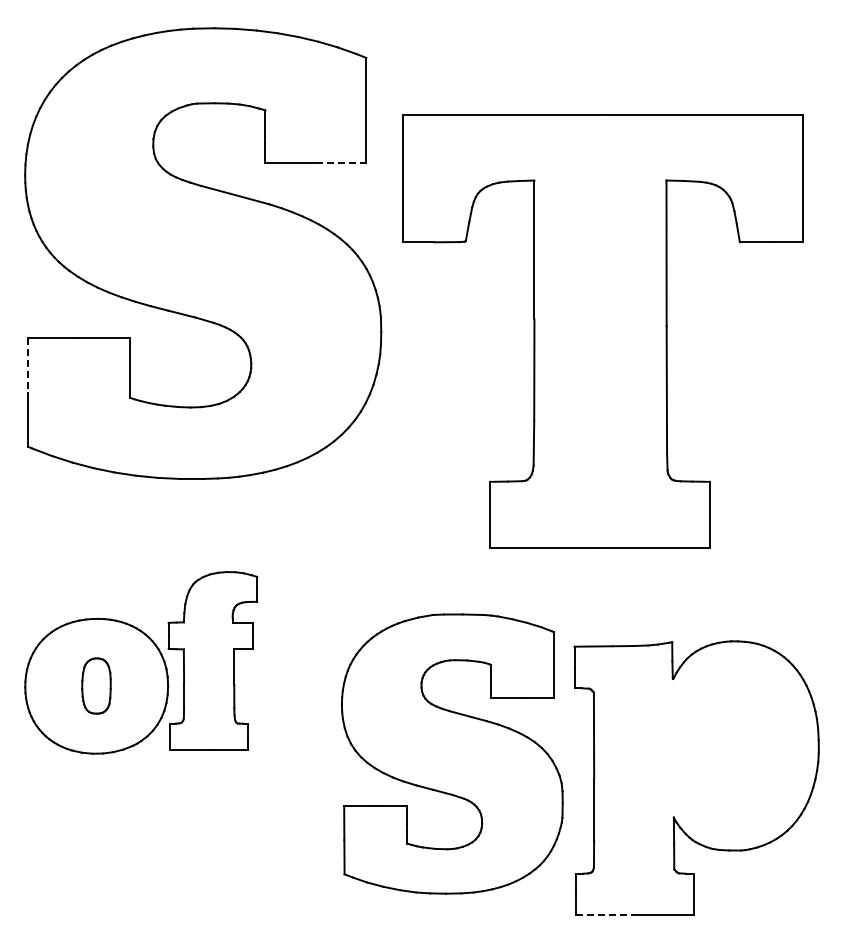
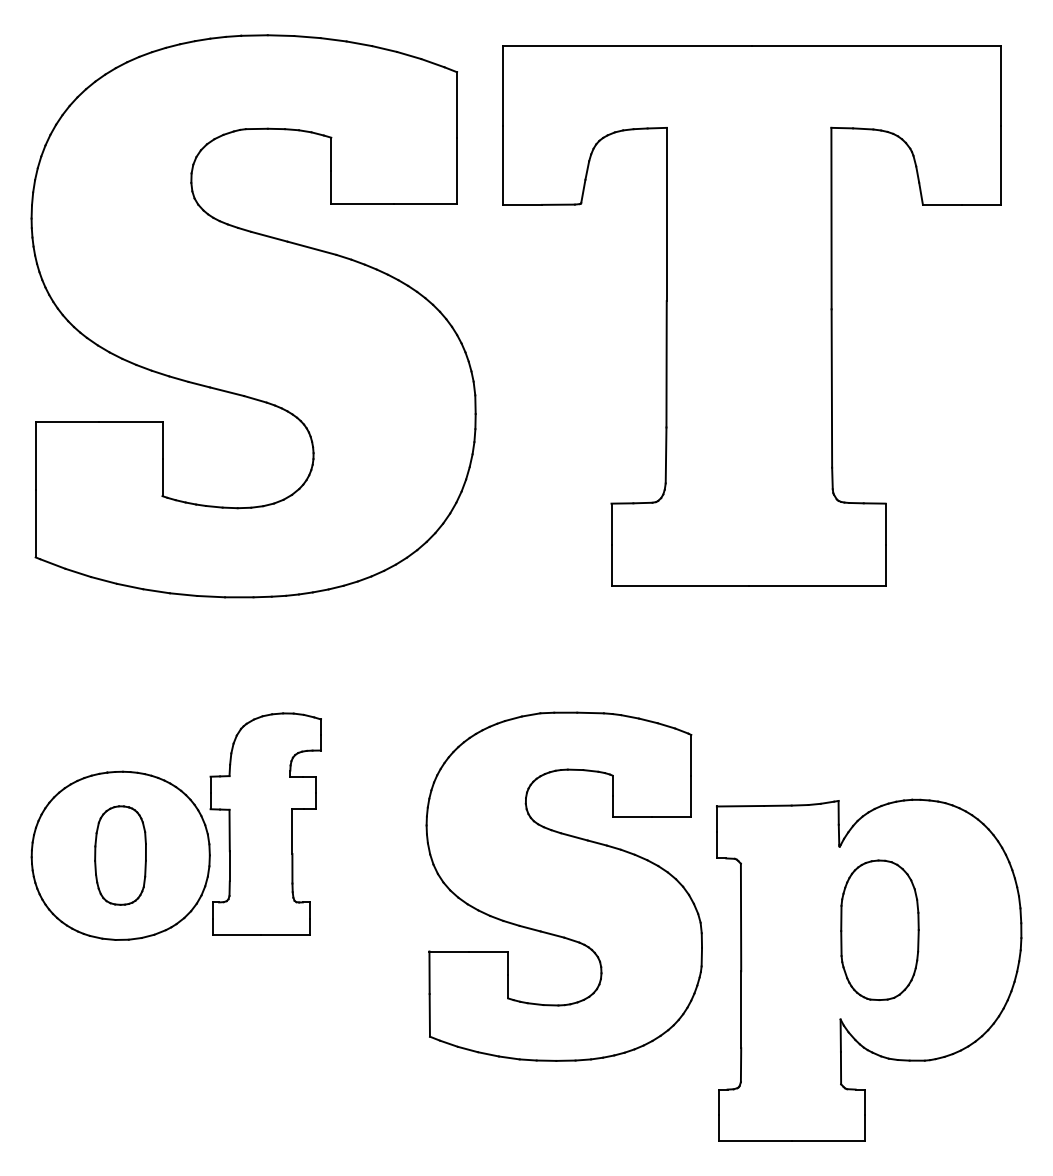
line: (341, 163) -> (426, 203), dashed -> solid
part: (602, 331) -> (751, 316), moved
line: (28, 365) -> (35, 455), dashed -> solid
part: (96, 685) -> (120, 854), size x1.43
part: (705, 745) -> (880, 929), added
part: (452, 753) -> (564, 886), moved
line: (606, 914) -> (756, 1140), dashed -> solid

